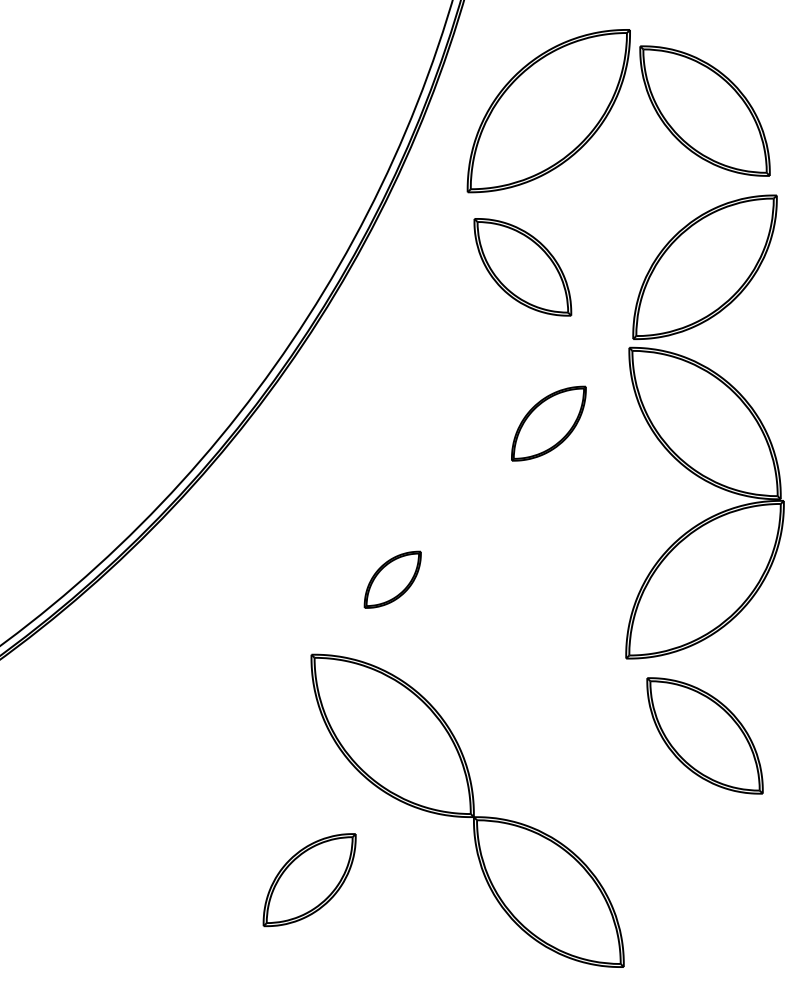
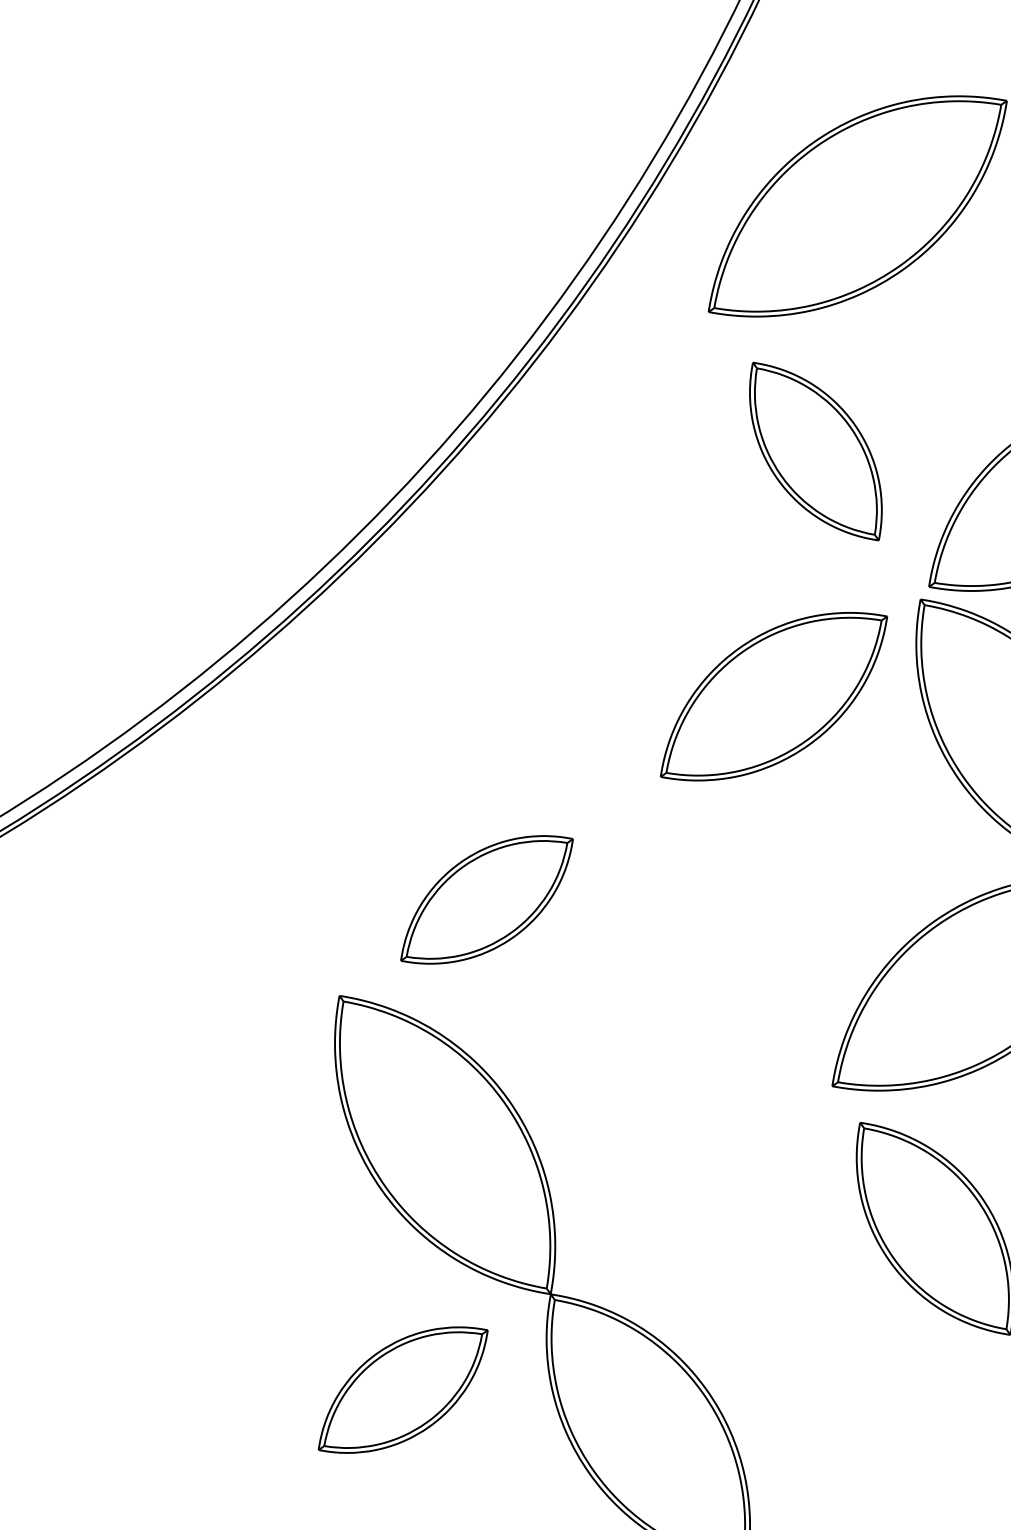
part: (522, 267) -> (815, 451), moved
part: (548, 423) -> (773, 696), size x1.67
part: (392, 579) -> (486, 899), size x1.67
part: (309, 880) -> (402, 1390), moved

